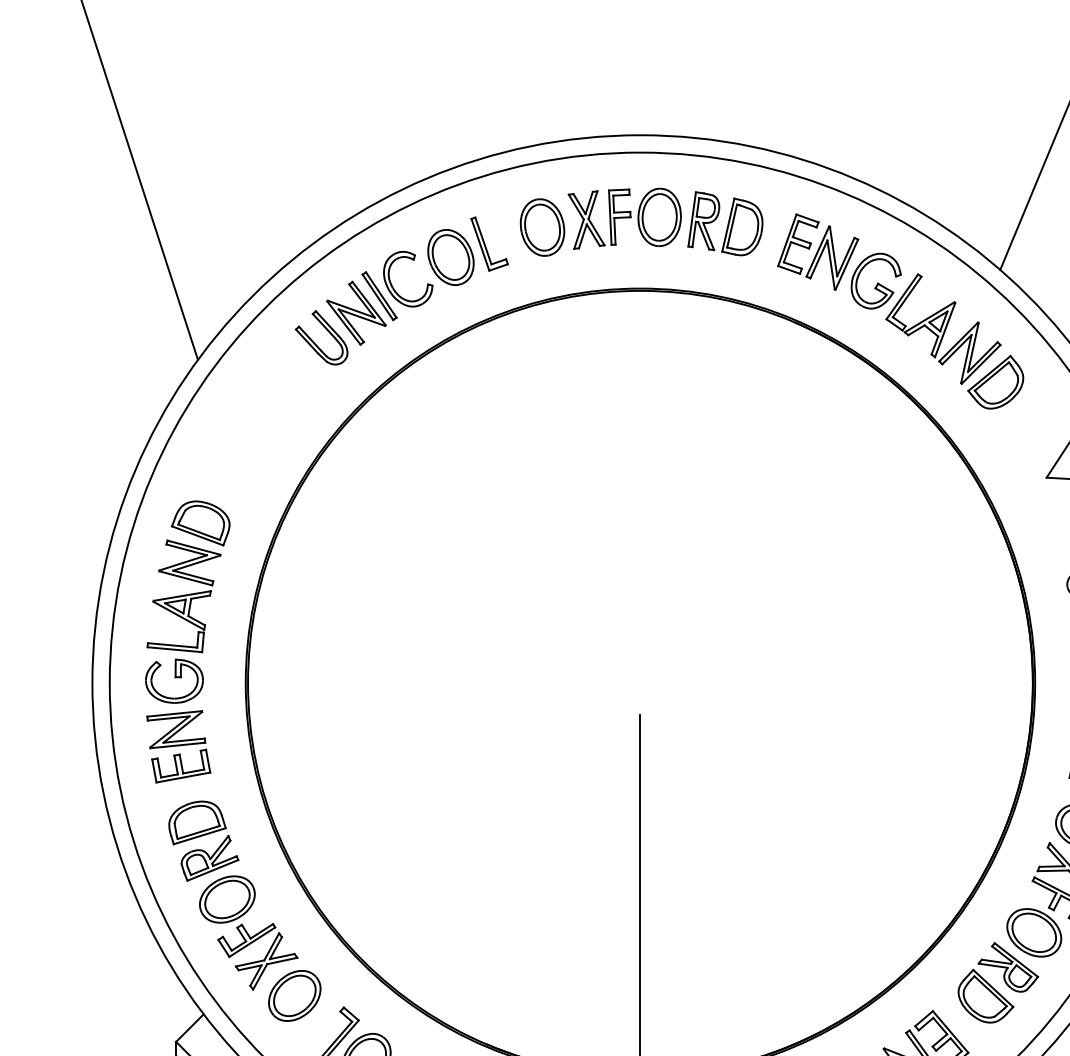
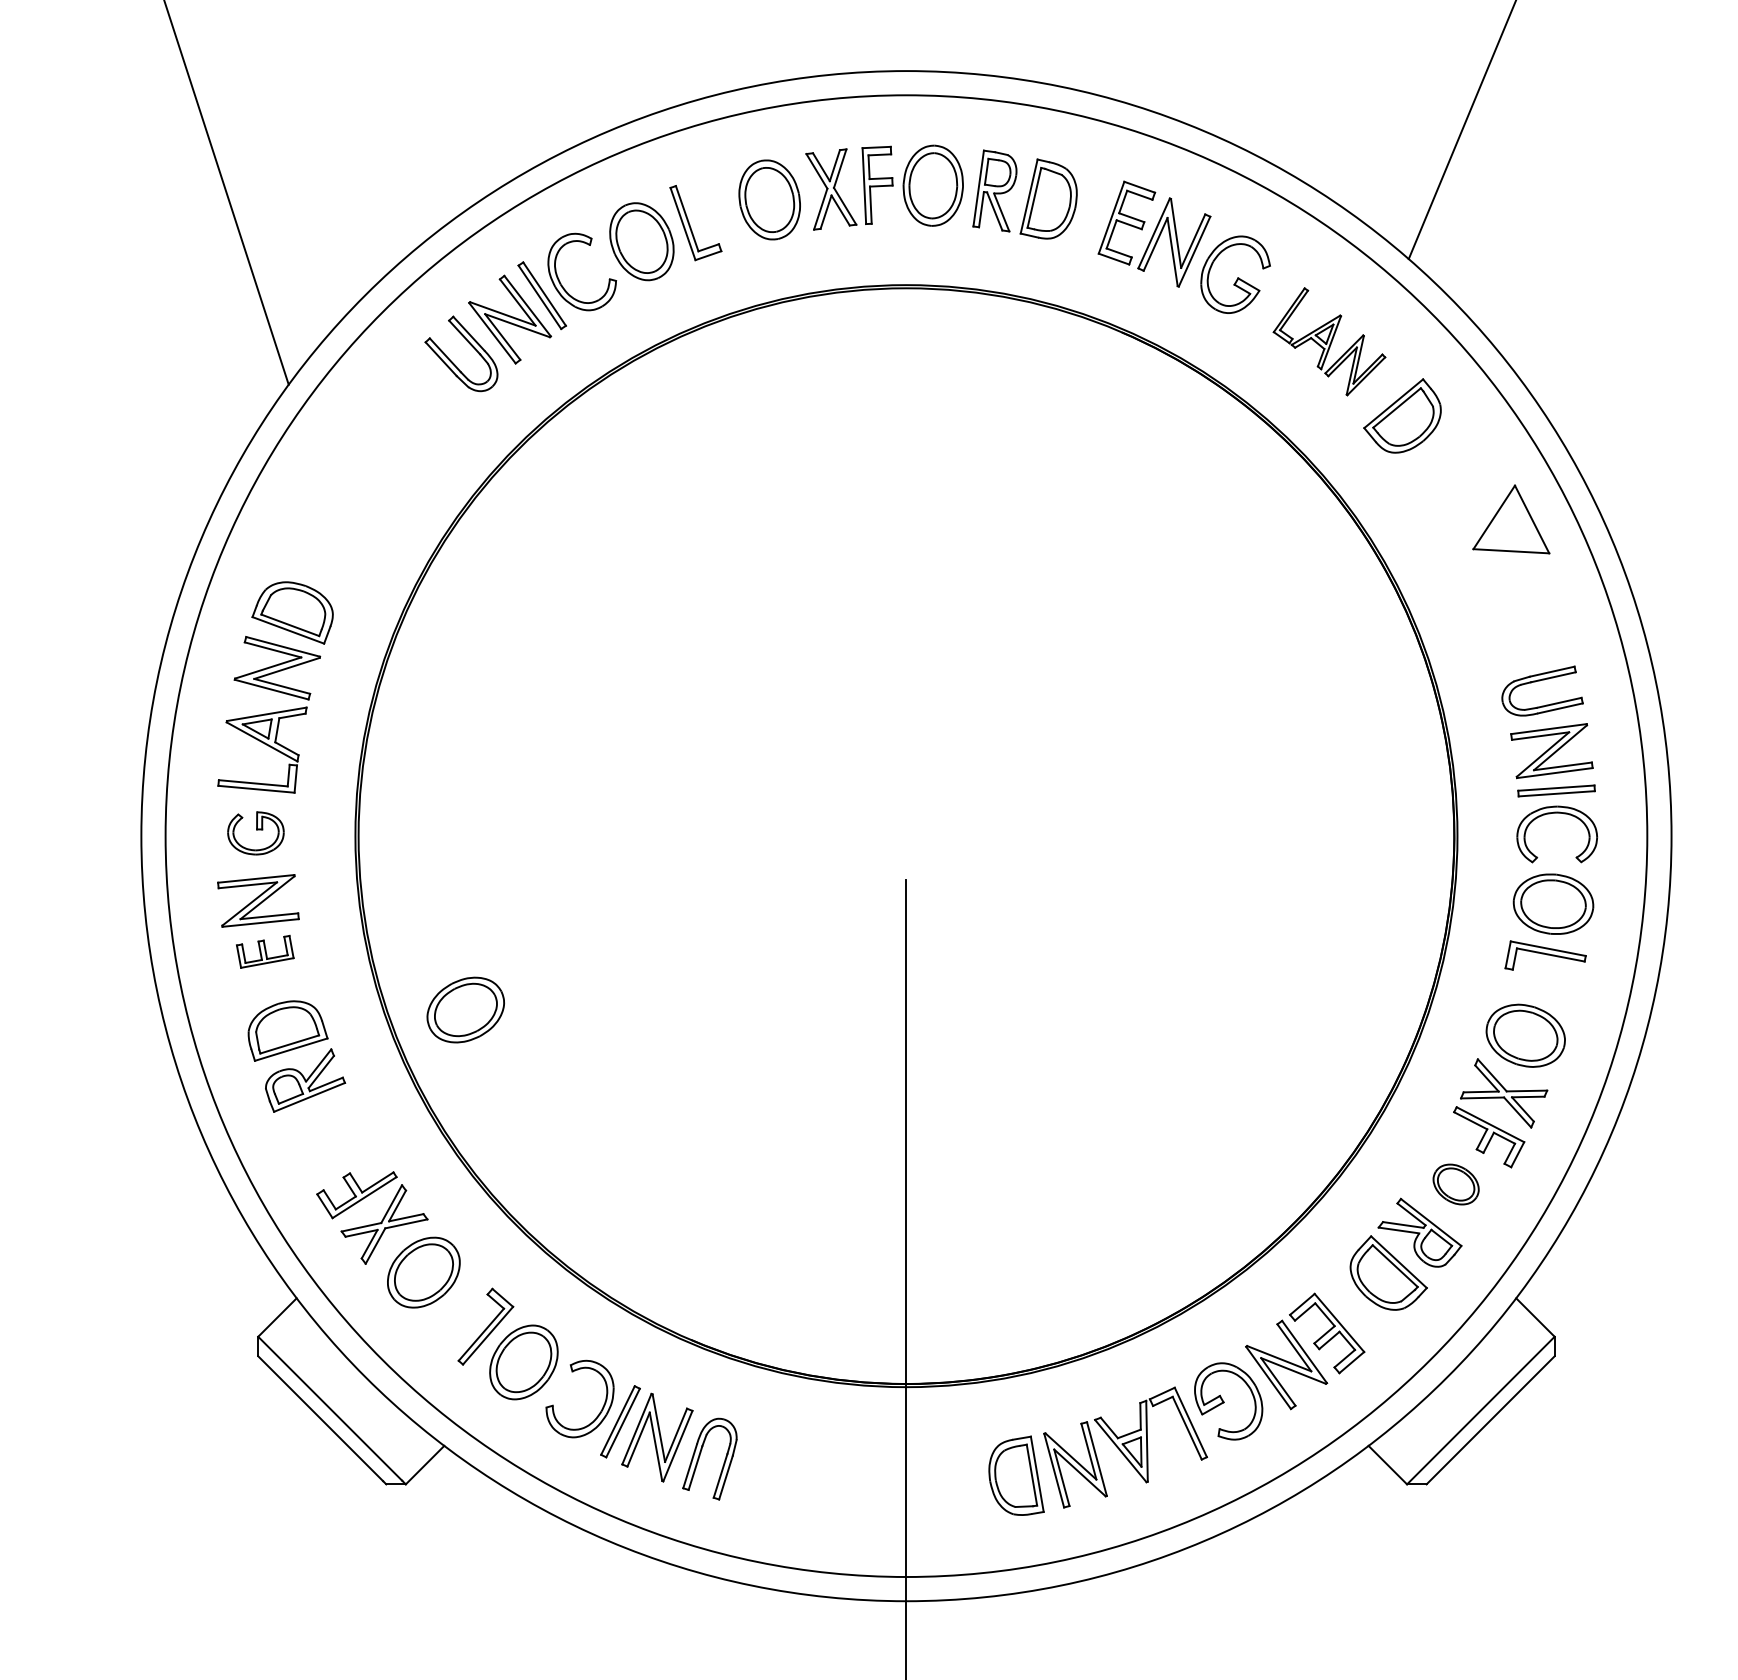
part: (943, 328) -> (1329, 341), size x0.7
part: (174, 681) -> (255, 833), size x0.7
part: (180, 765) -> (264, 951), size x0.7
part: (227, 899) -> (465, 1009), moved
part: (1033, 932) -> (1455, 1184), size x0.6

